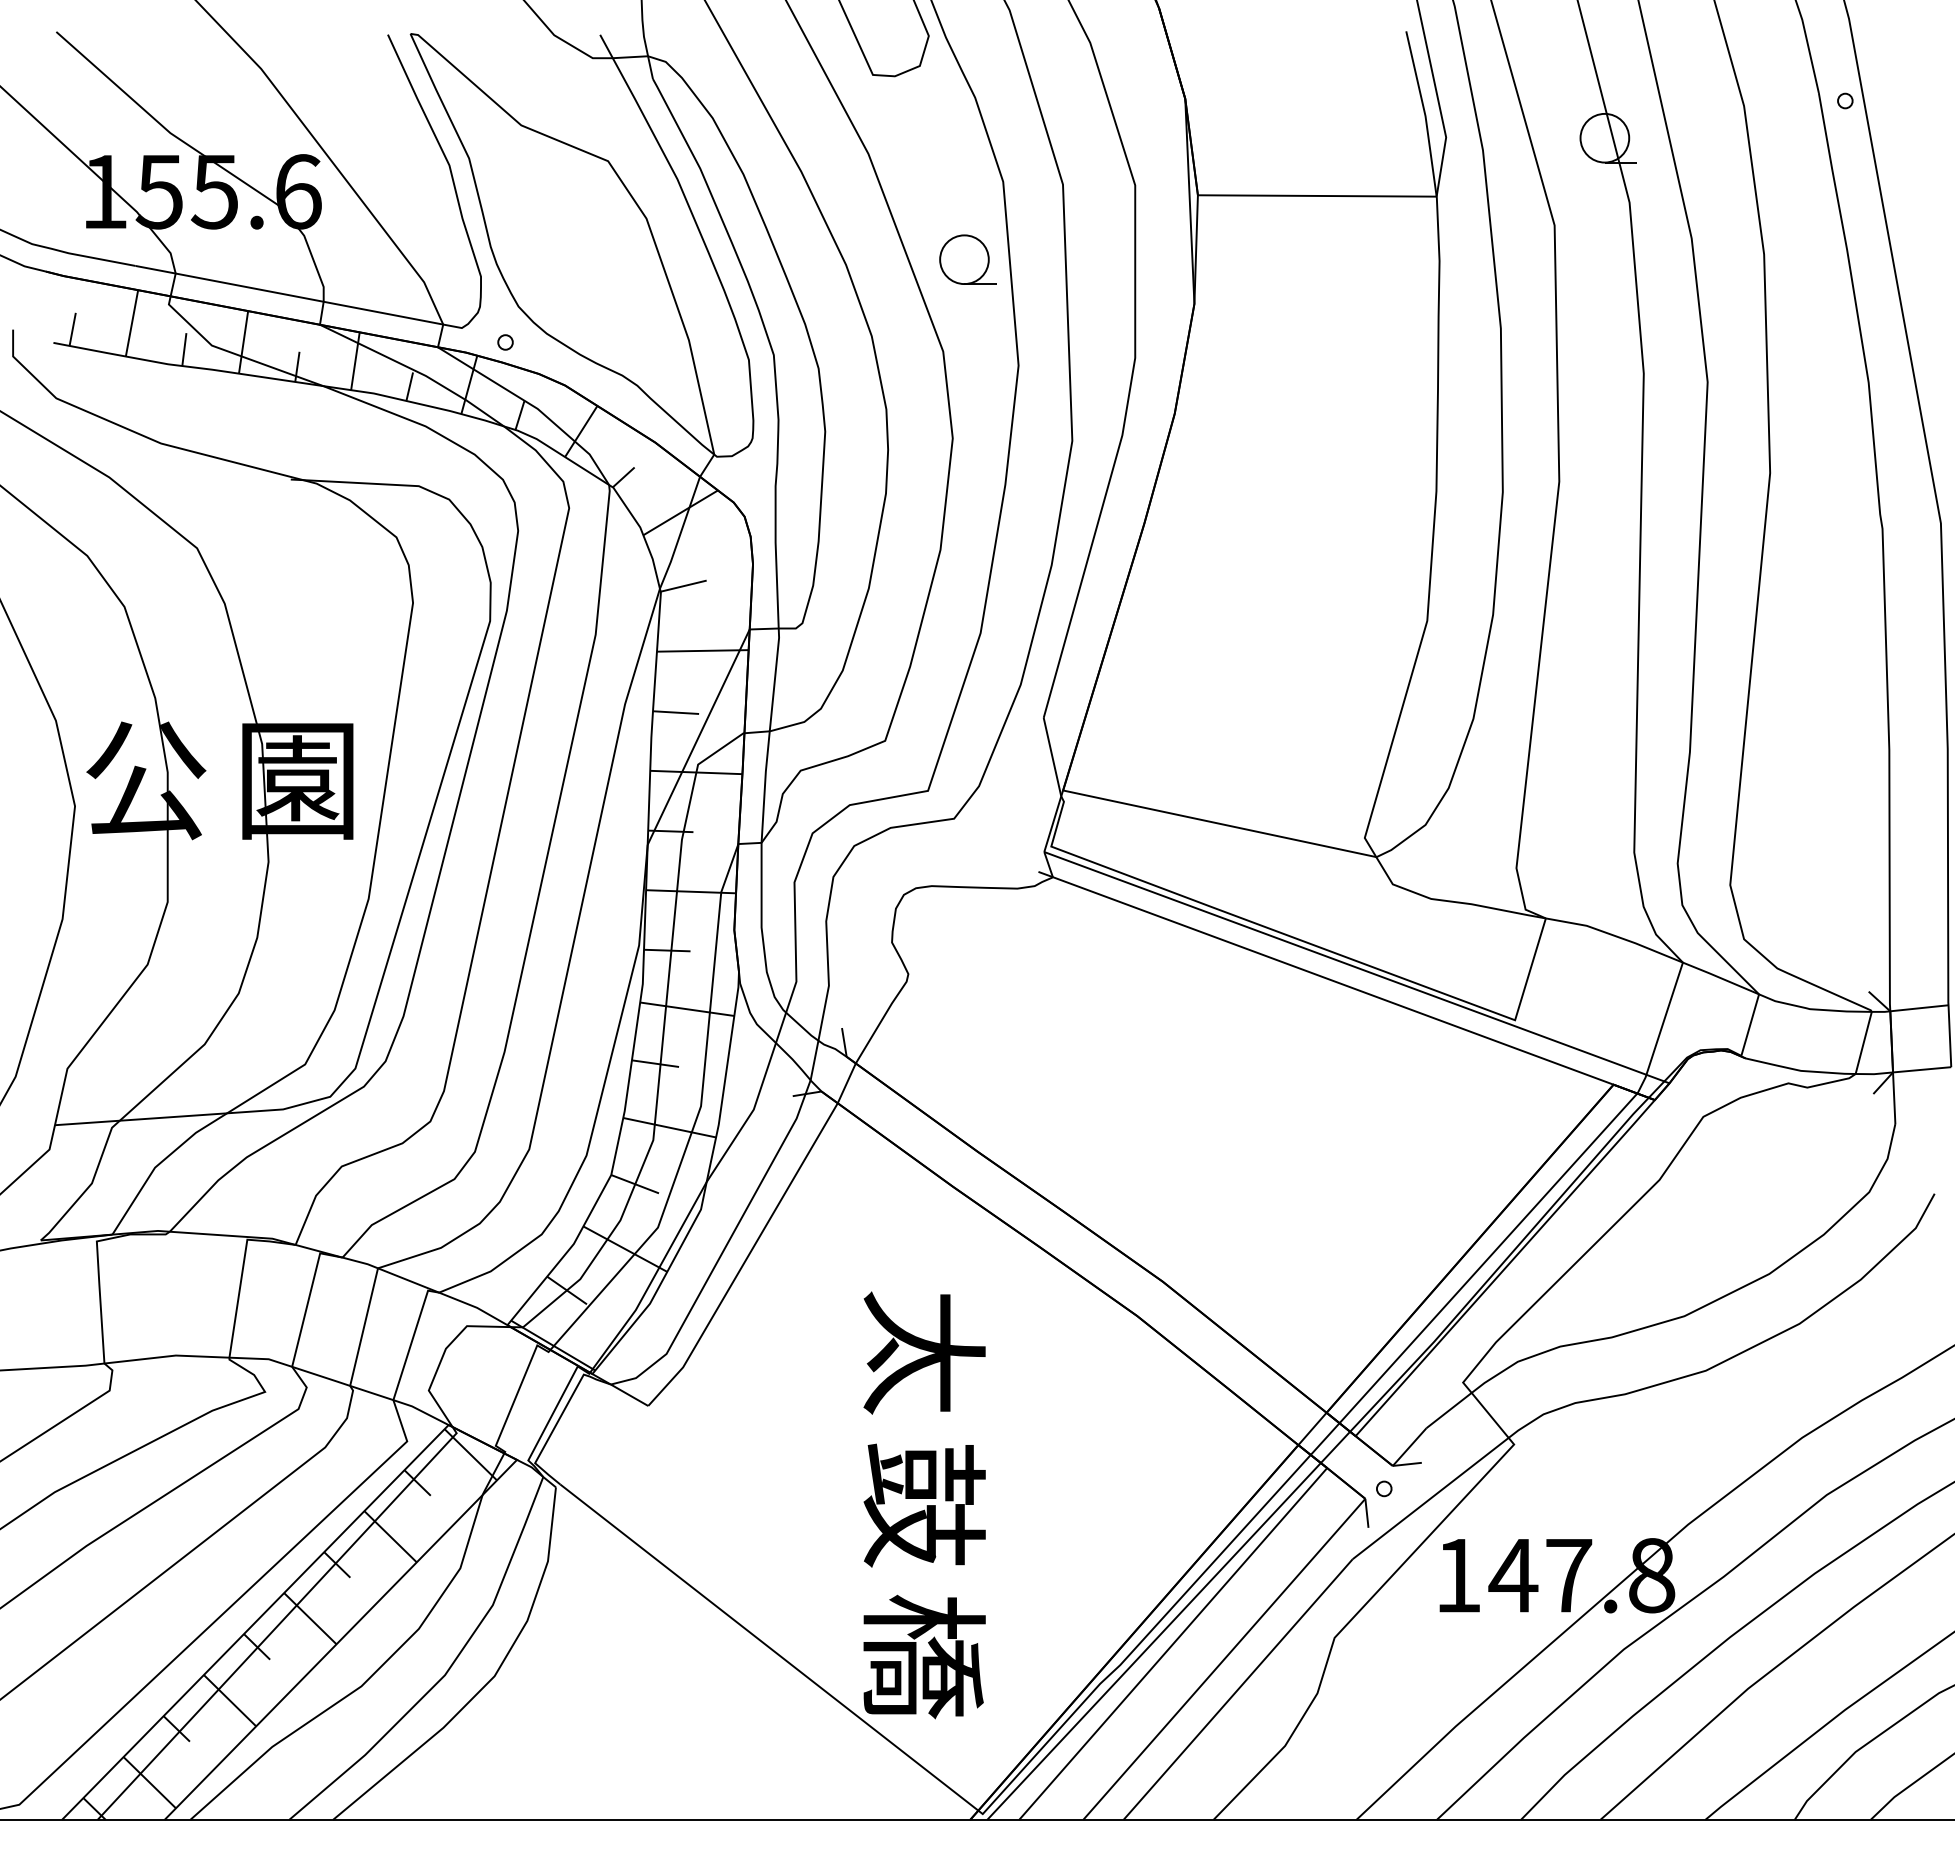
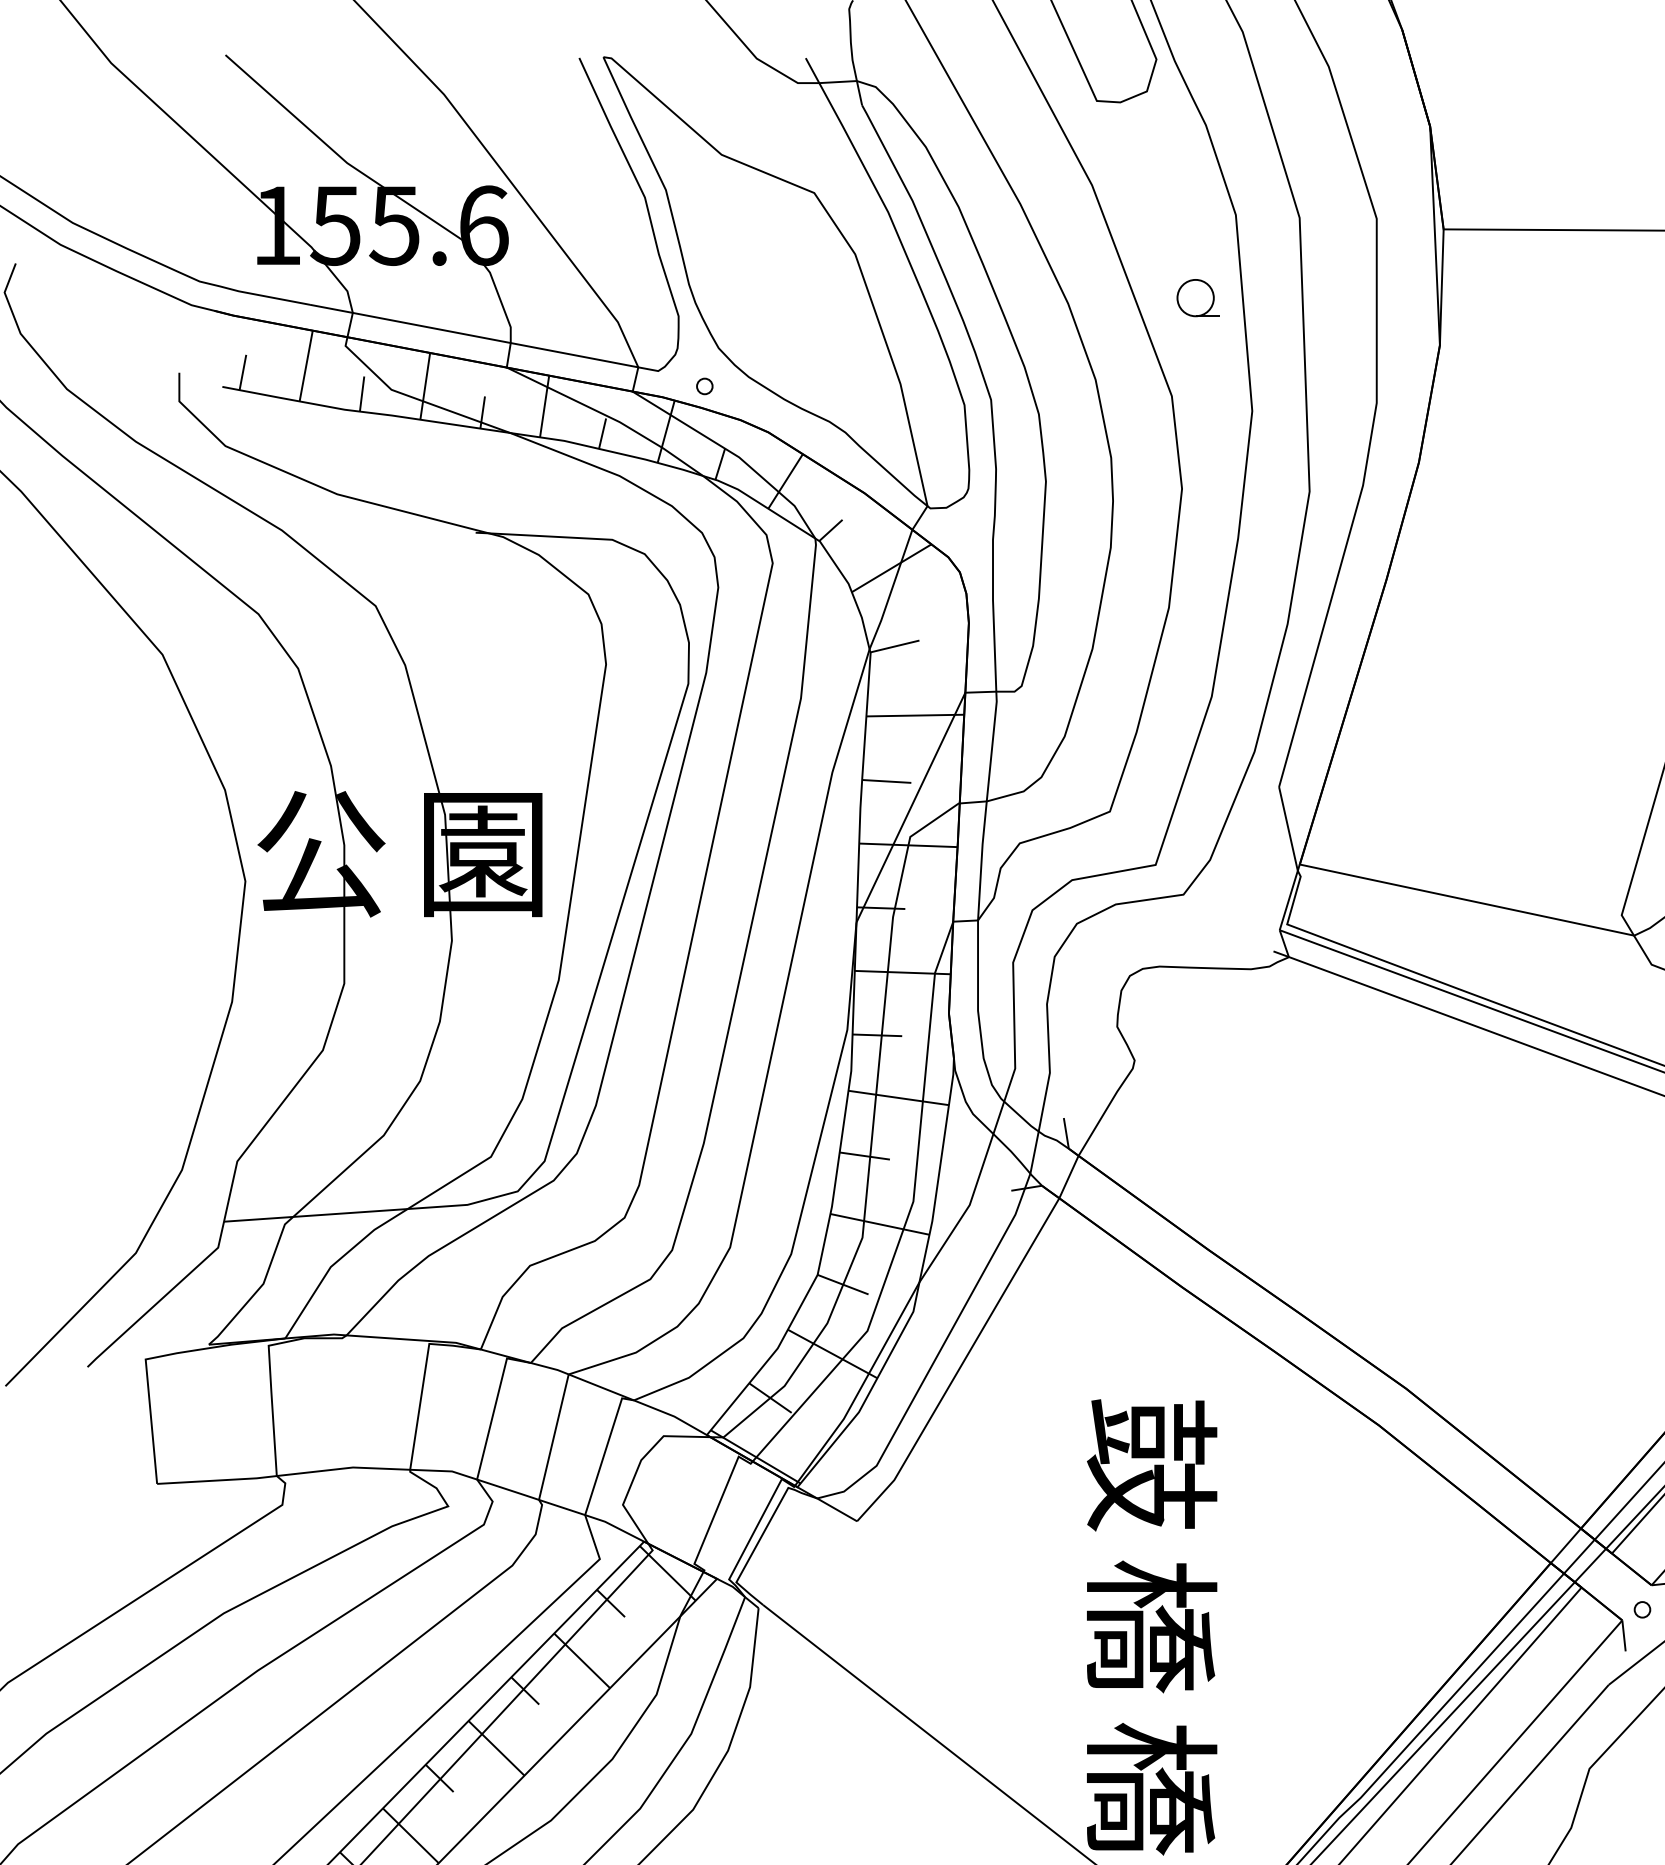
part: (967, 259) -> (1197, 297), size x0.7
text: (924, 1353) -> (1151, 1465), 太 -> 鼓
text: (924, 1504) -> (1151, 1626), 鼓 -> 橋

